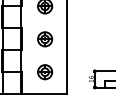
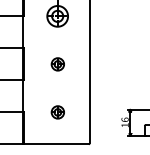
part: (45, 39) -> (58, 64), size x0.6
part: (45, 72) -> (58, 112), size x0.6

